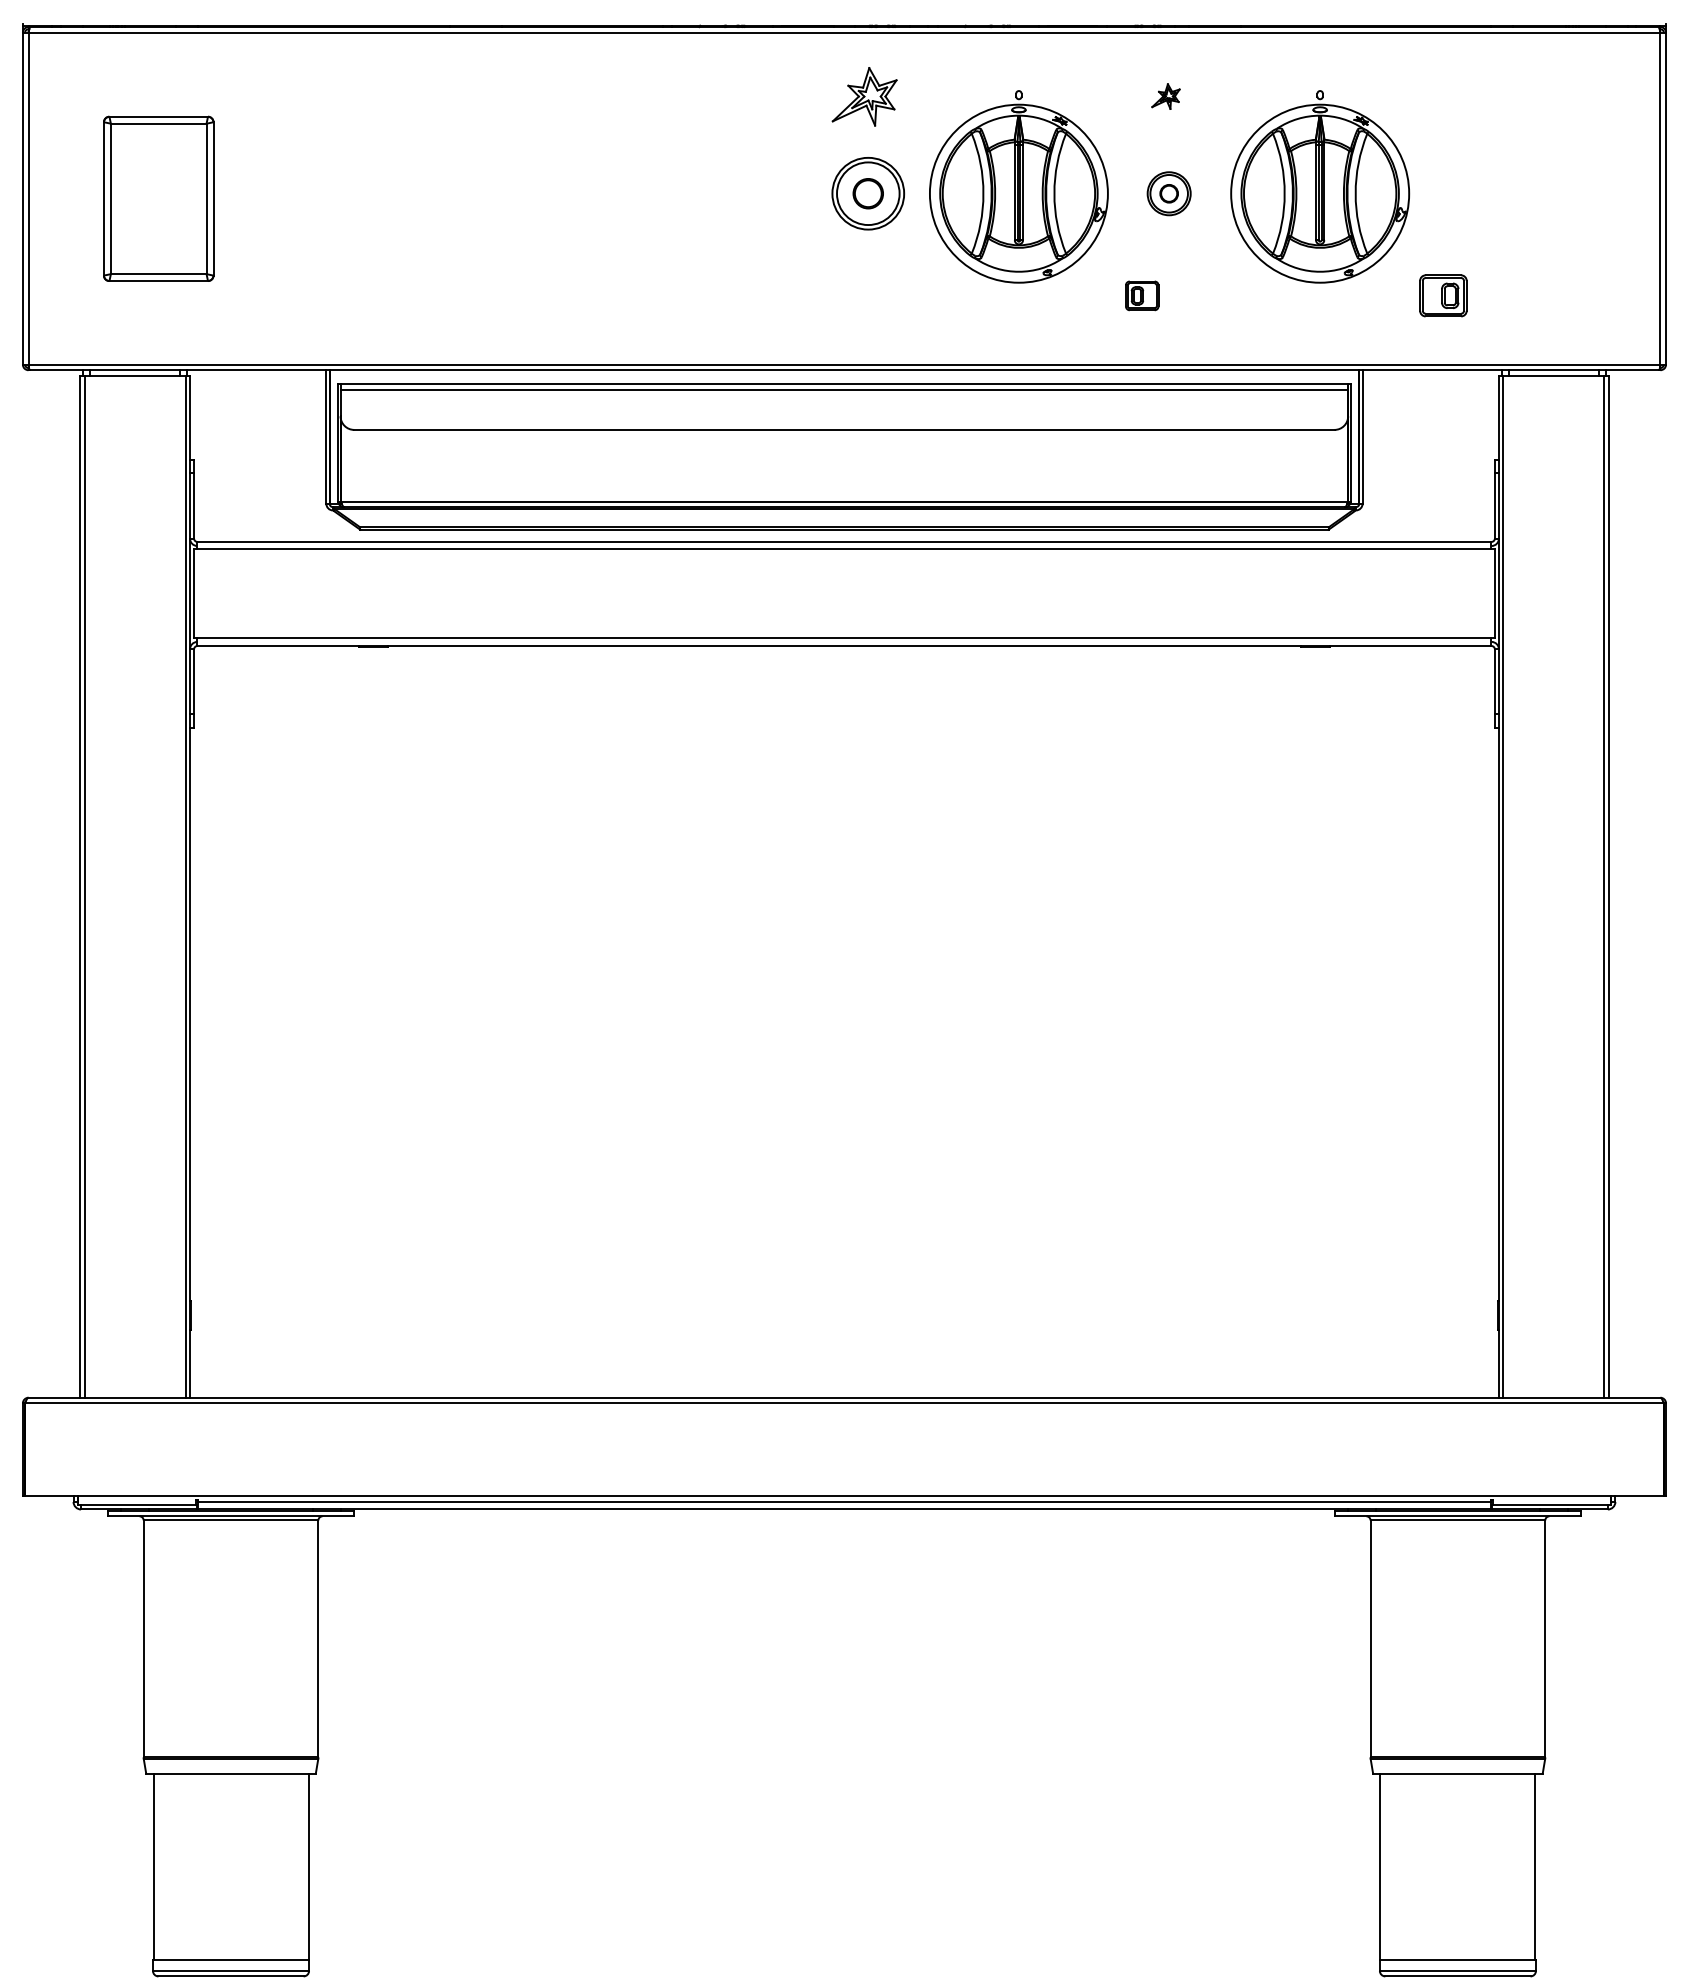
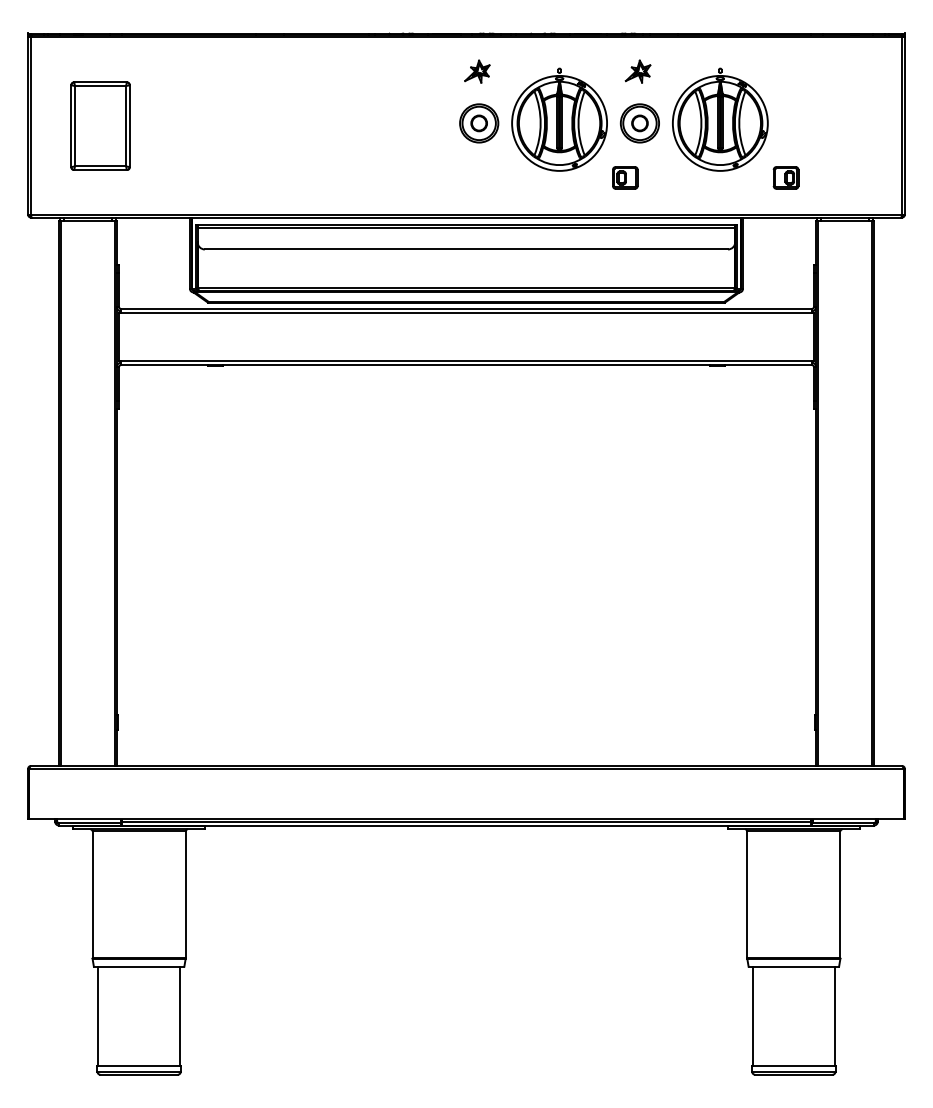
part: (865, 96) -> (477, 71), size x0.71
part: (1164, 96) -> (637, 71), size x1.67
part: (1168, 193) -> (639, 123), size x1.67
part: (1142, 295) -> (625, 177), size x1.43

